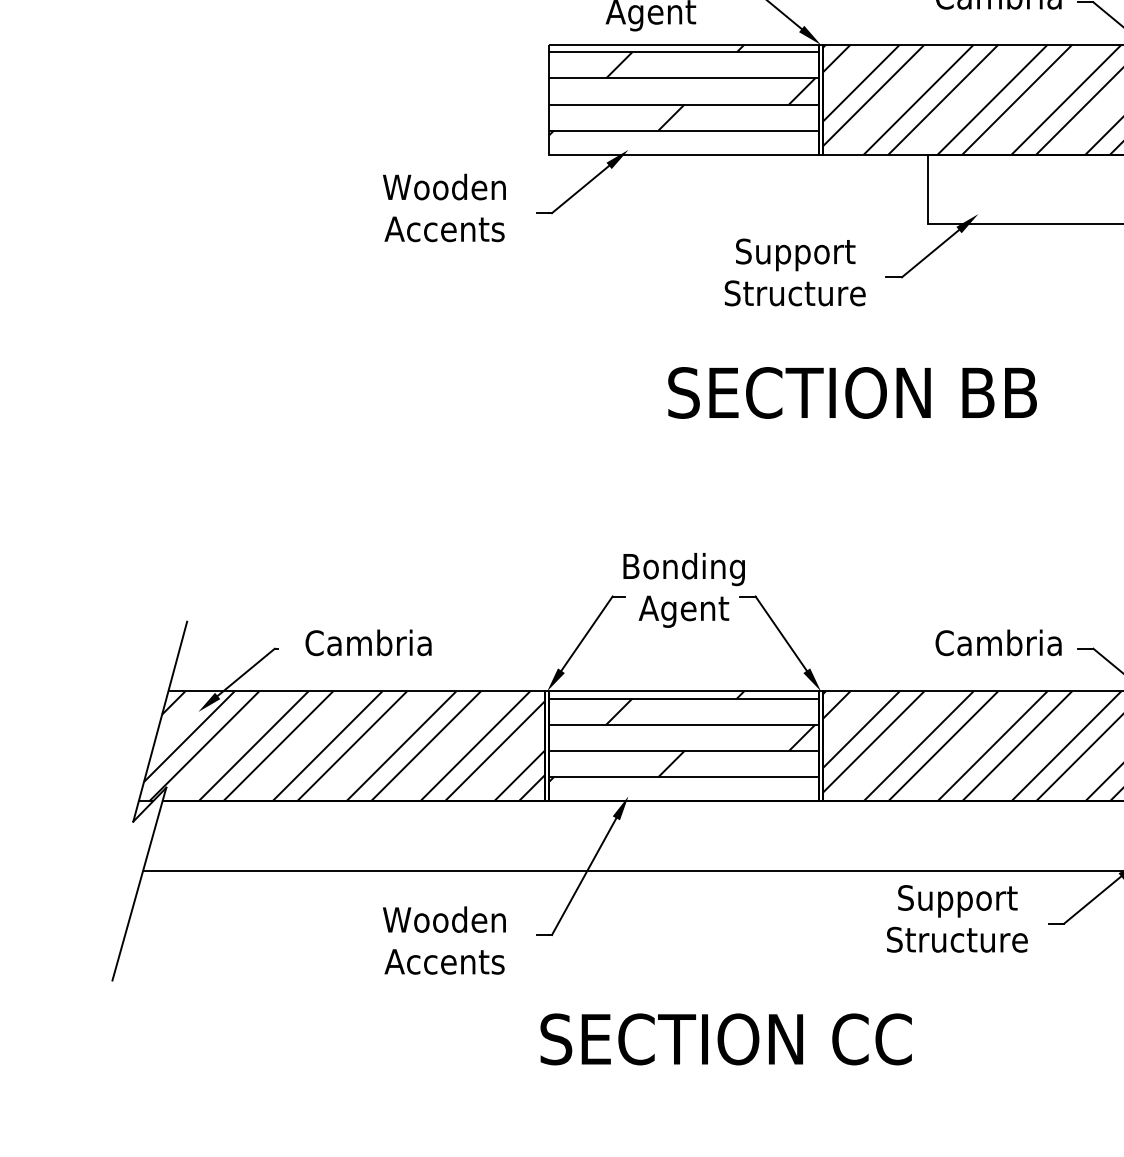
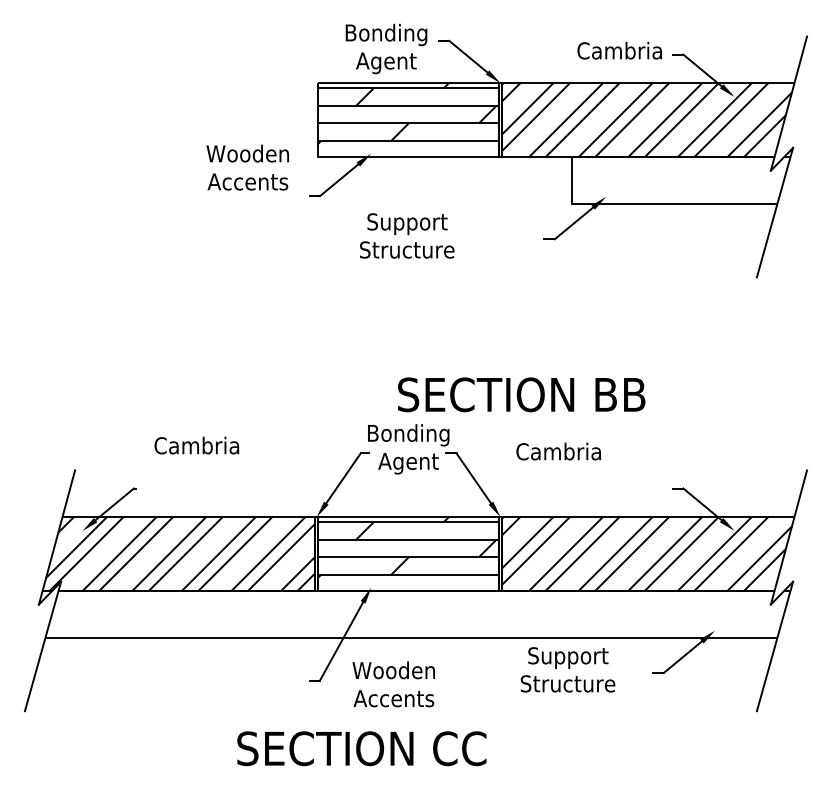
text: (444, 207) -> (247, 167), moved
text: (795, 271) -> (407, 235), moved
text: (852, 392) -> (521, 394), moved
text: (368, 642) -> (196, 445), moved
text: (998, 642) -> (558, 451), moved
text: (956, 918) -> (567, 669), moved
text: (444, 940) -> (393, 684), moved
text: (725, 1039) -> (361, 748), moved

